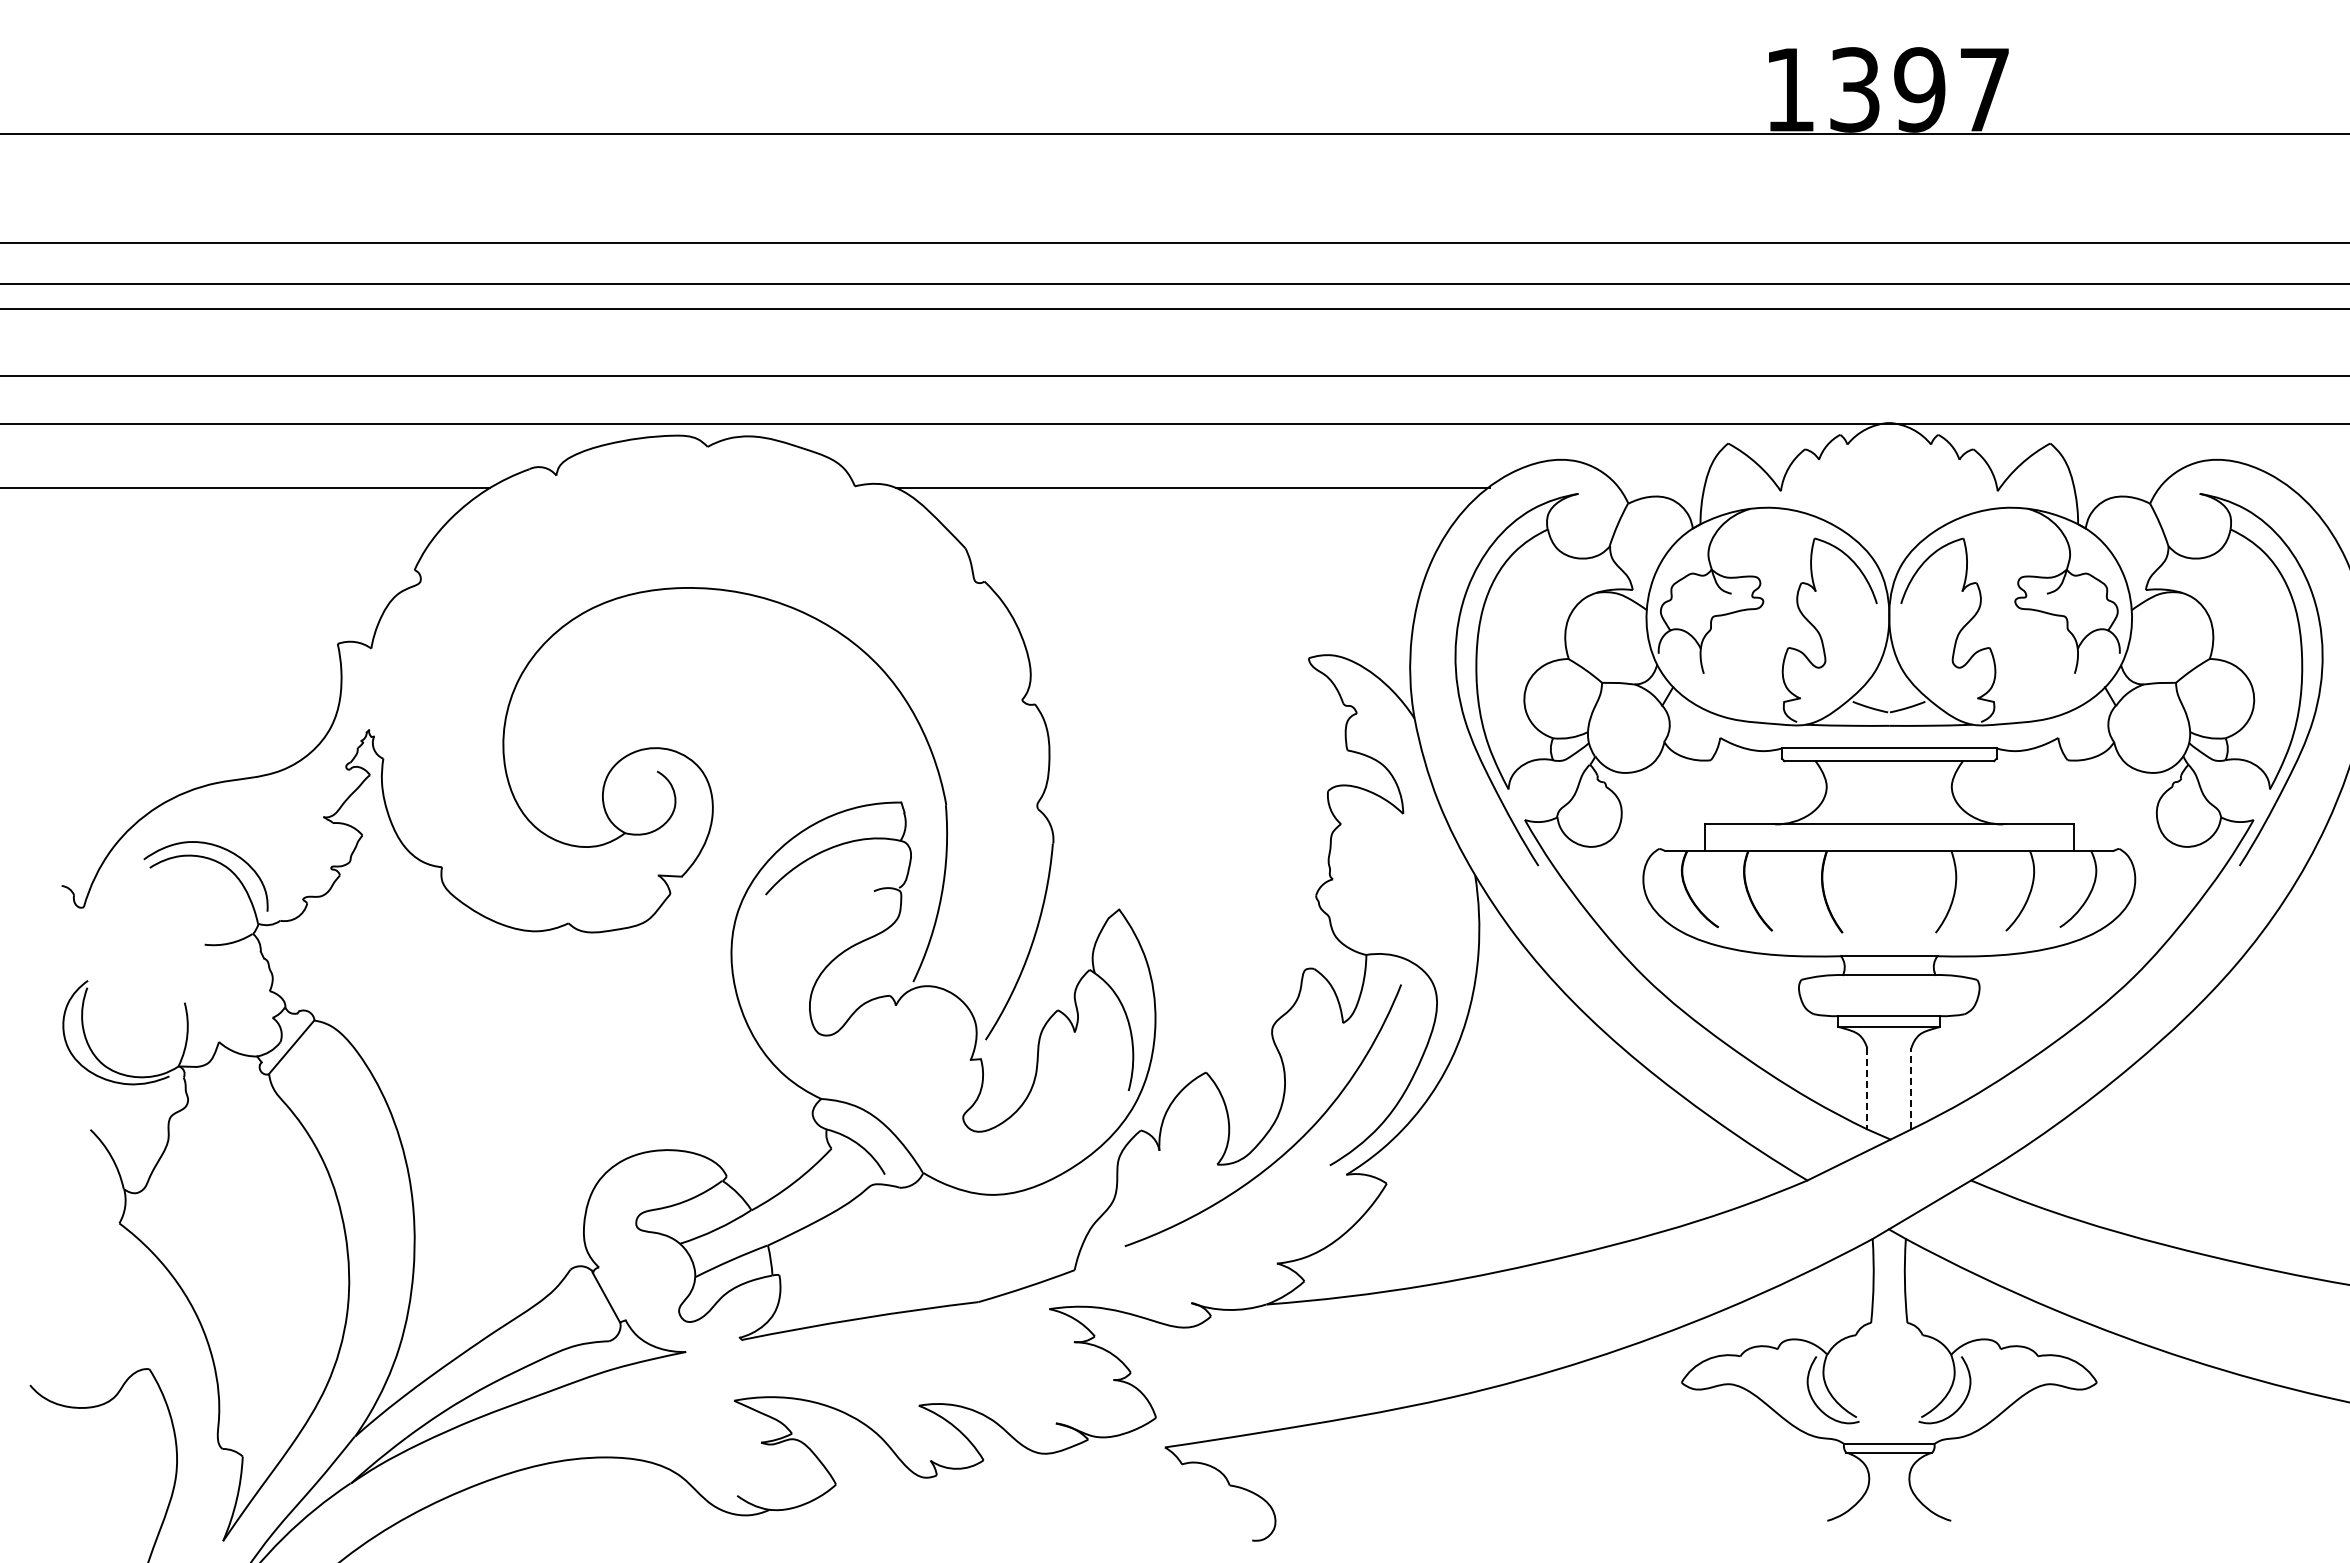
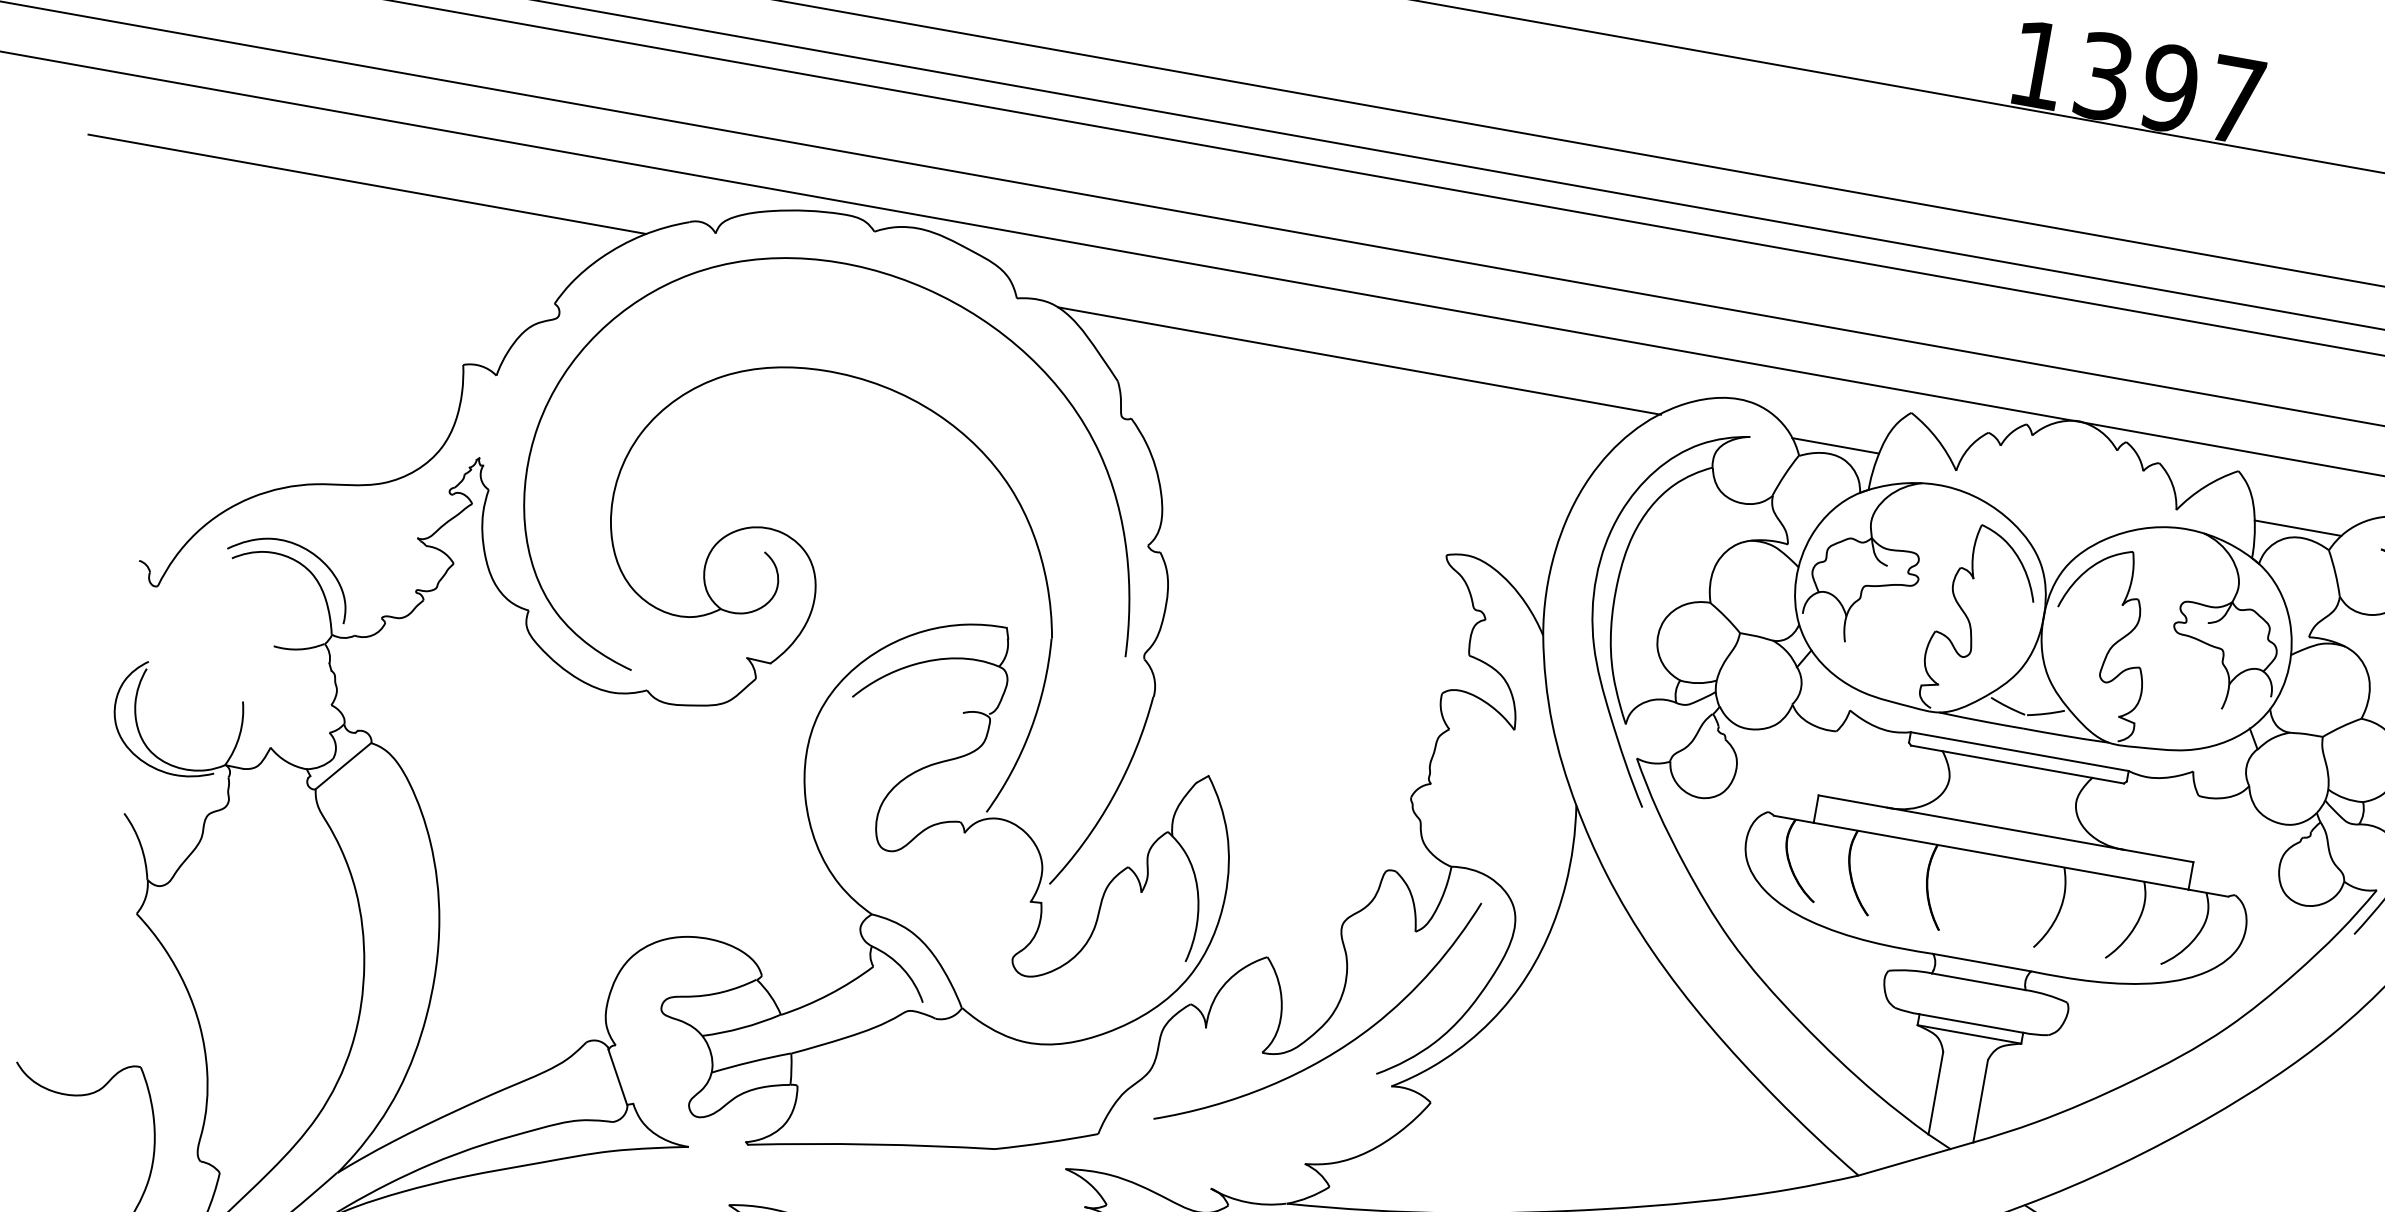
line: (1661, 487) -> (1835, 445), added
line: (2116, 487) -> (2297, 527), added
curve: (776, 496) -> (935, 294), added
line: (1867, 1088) -> (1936, 1093), dashed -> solid
line: (1911, 1088) -> (1980, 1100), dashed -> solid

